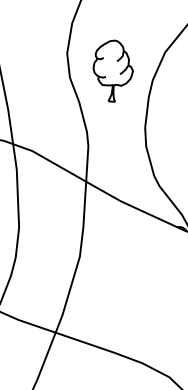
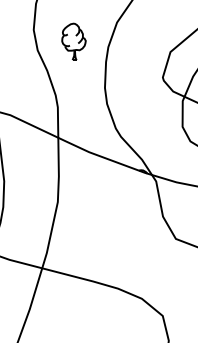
part: (112, 70) -> (73, 41), size x0.7

